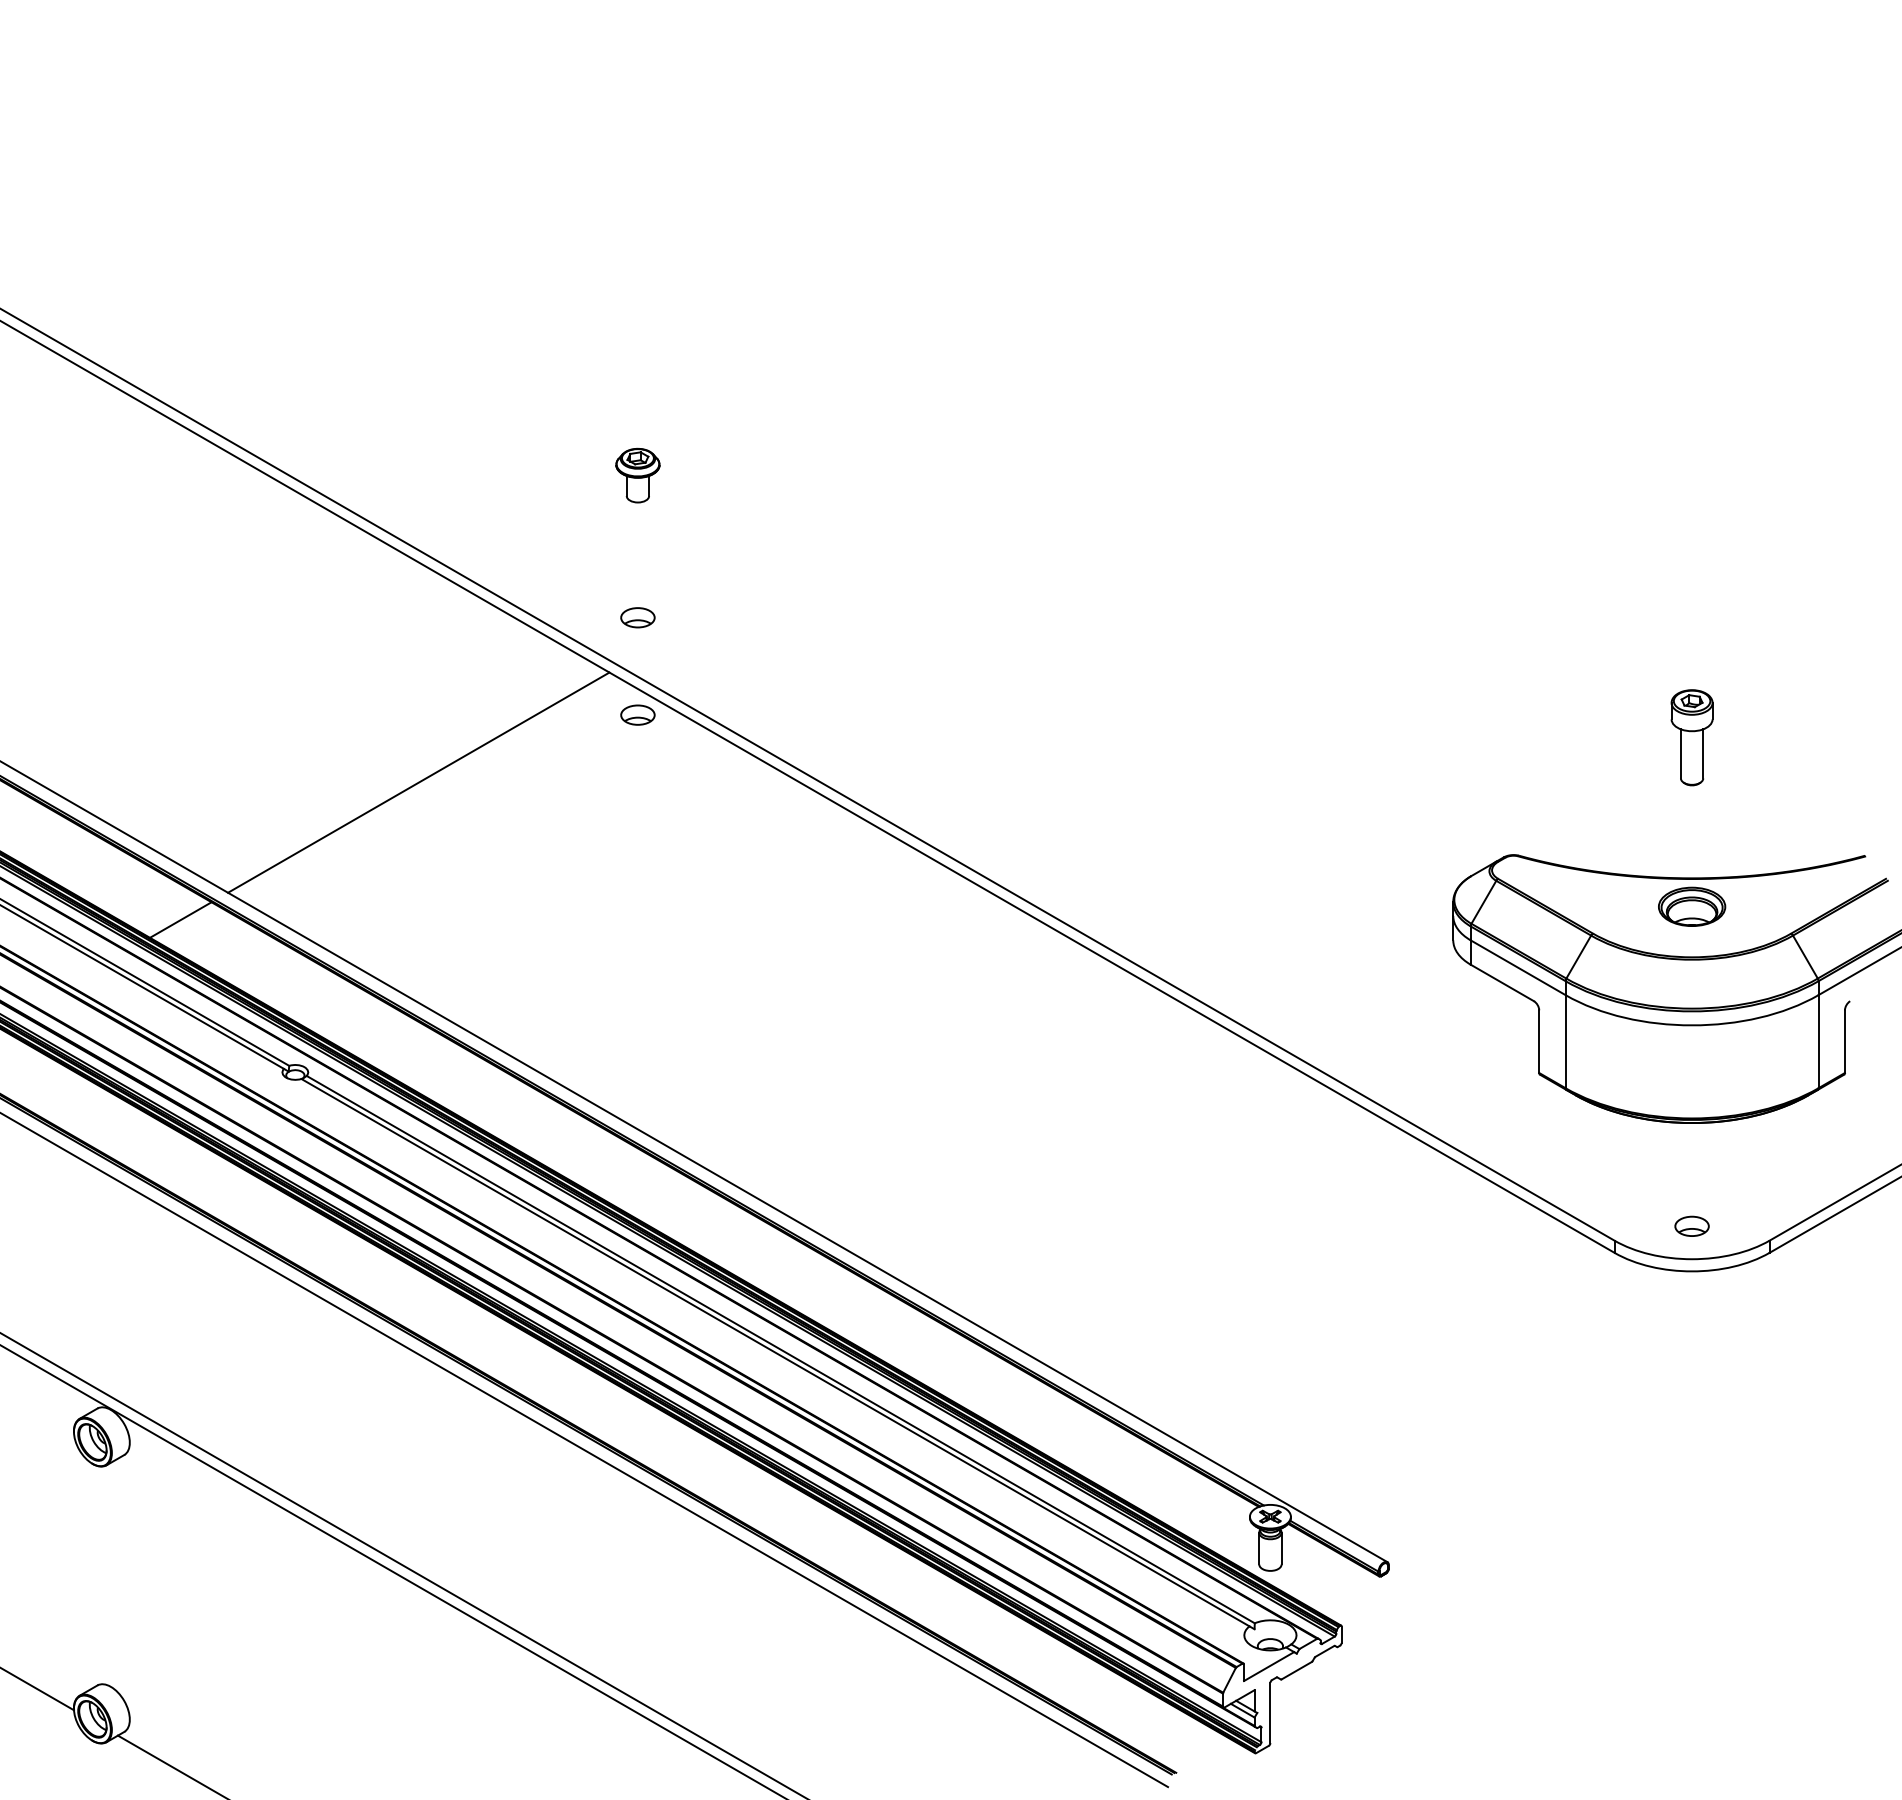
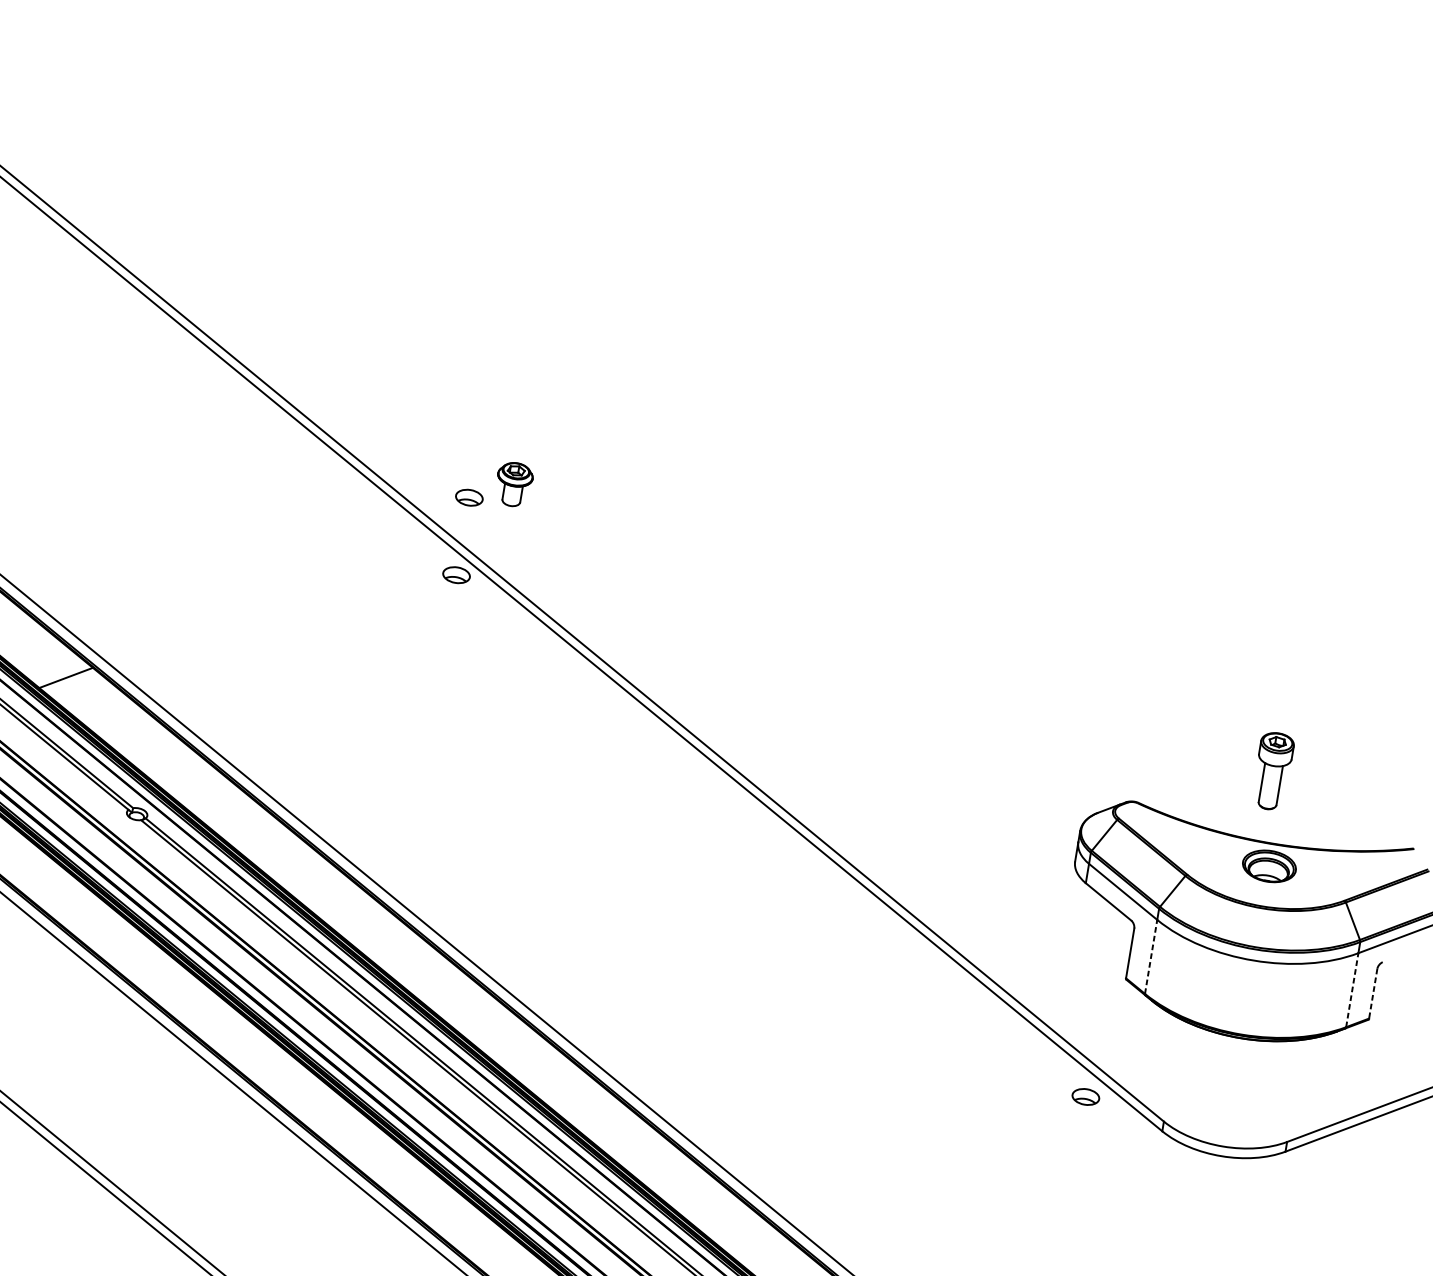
part: (637, 475) -> (513, 484), moved
part: (1691, 737) -> (1272, 771), moved
line: (418, 782) -> (273, 599), removed
line: (1565, 1041) -> (1151, 956), solid -> dashed
line: (1818, 1041) -> (1352, 990), solid -> dashed
line: (1844, 1042) -> (1372, 994), solid -> dashed
part: (1691, 1225) -> (1085, 1096), moved

